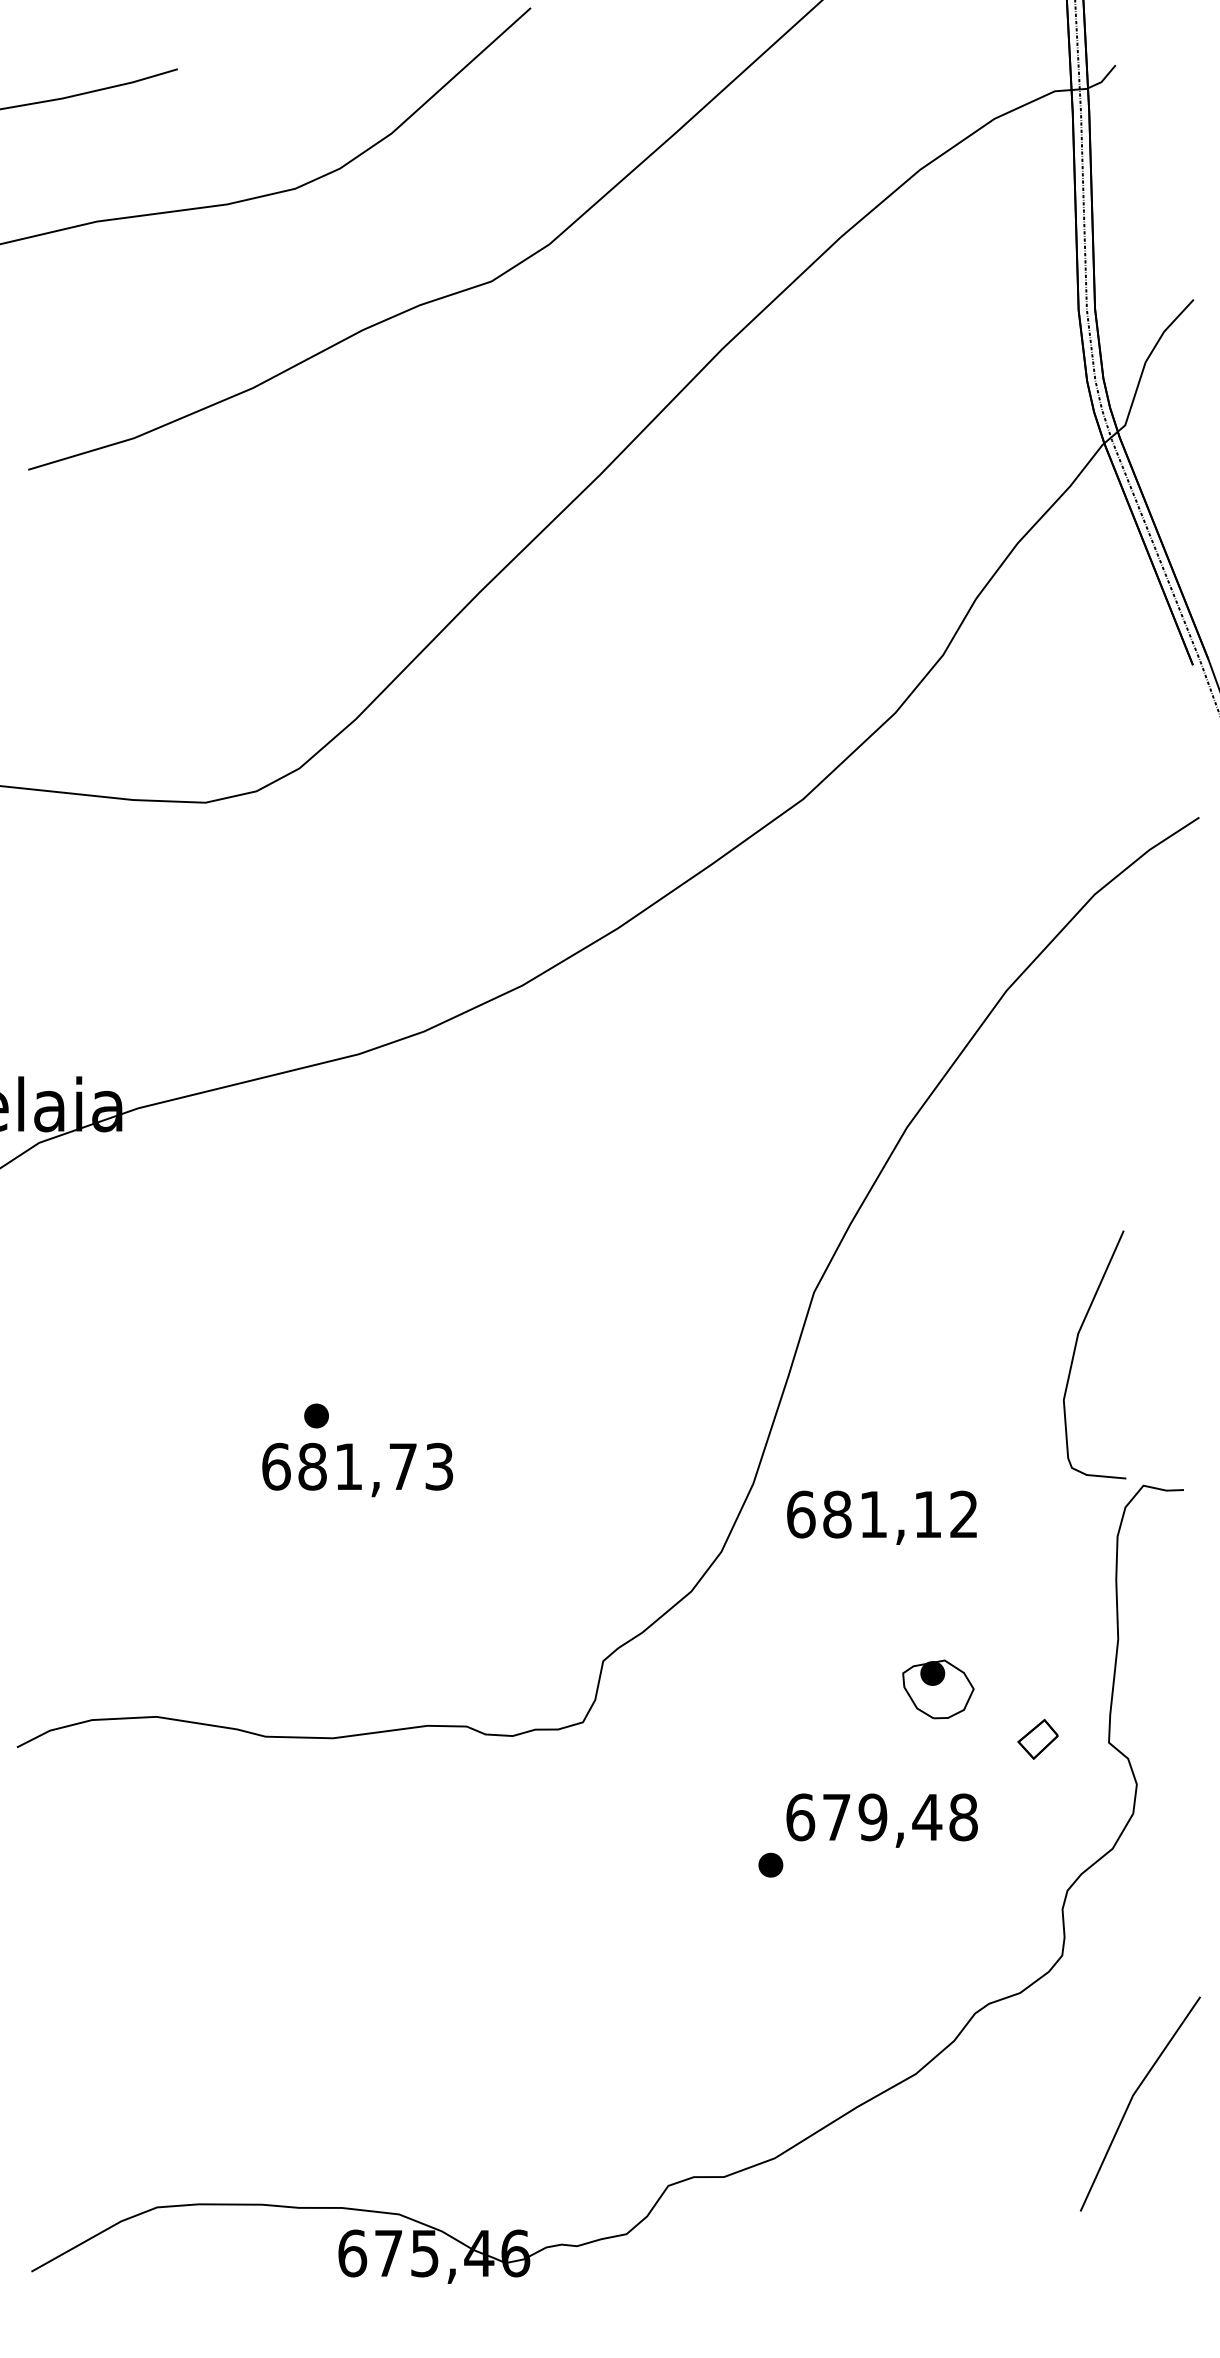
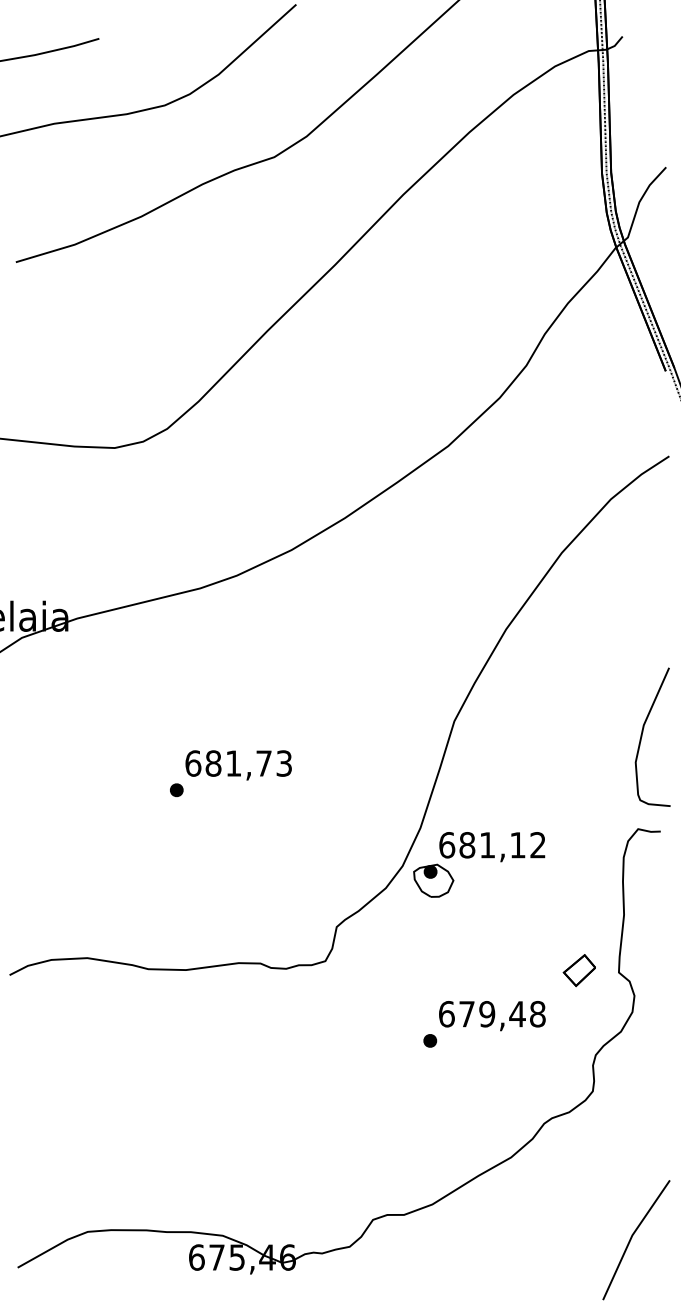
curve: (1077, 1346) -> (643, 732), moved
text: (357, 1470) -> (238, 765), moved
part: (937, 1688) -> (433, 880), moved
part: (1036, 1739) -> (578, 970), size x1.43
line: (1133, 2099) -> (632, 1237), moved

